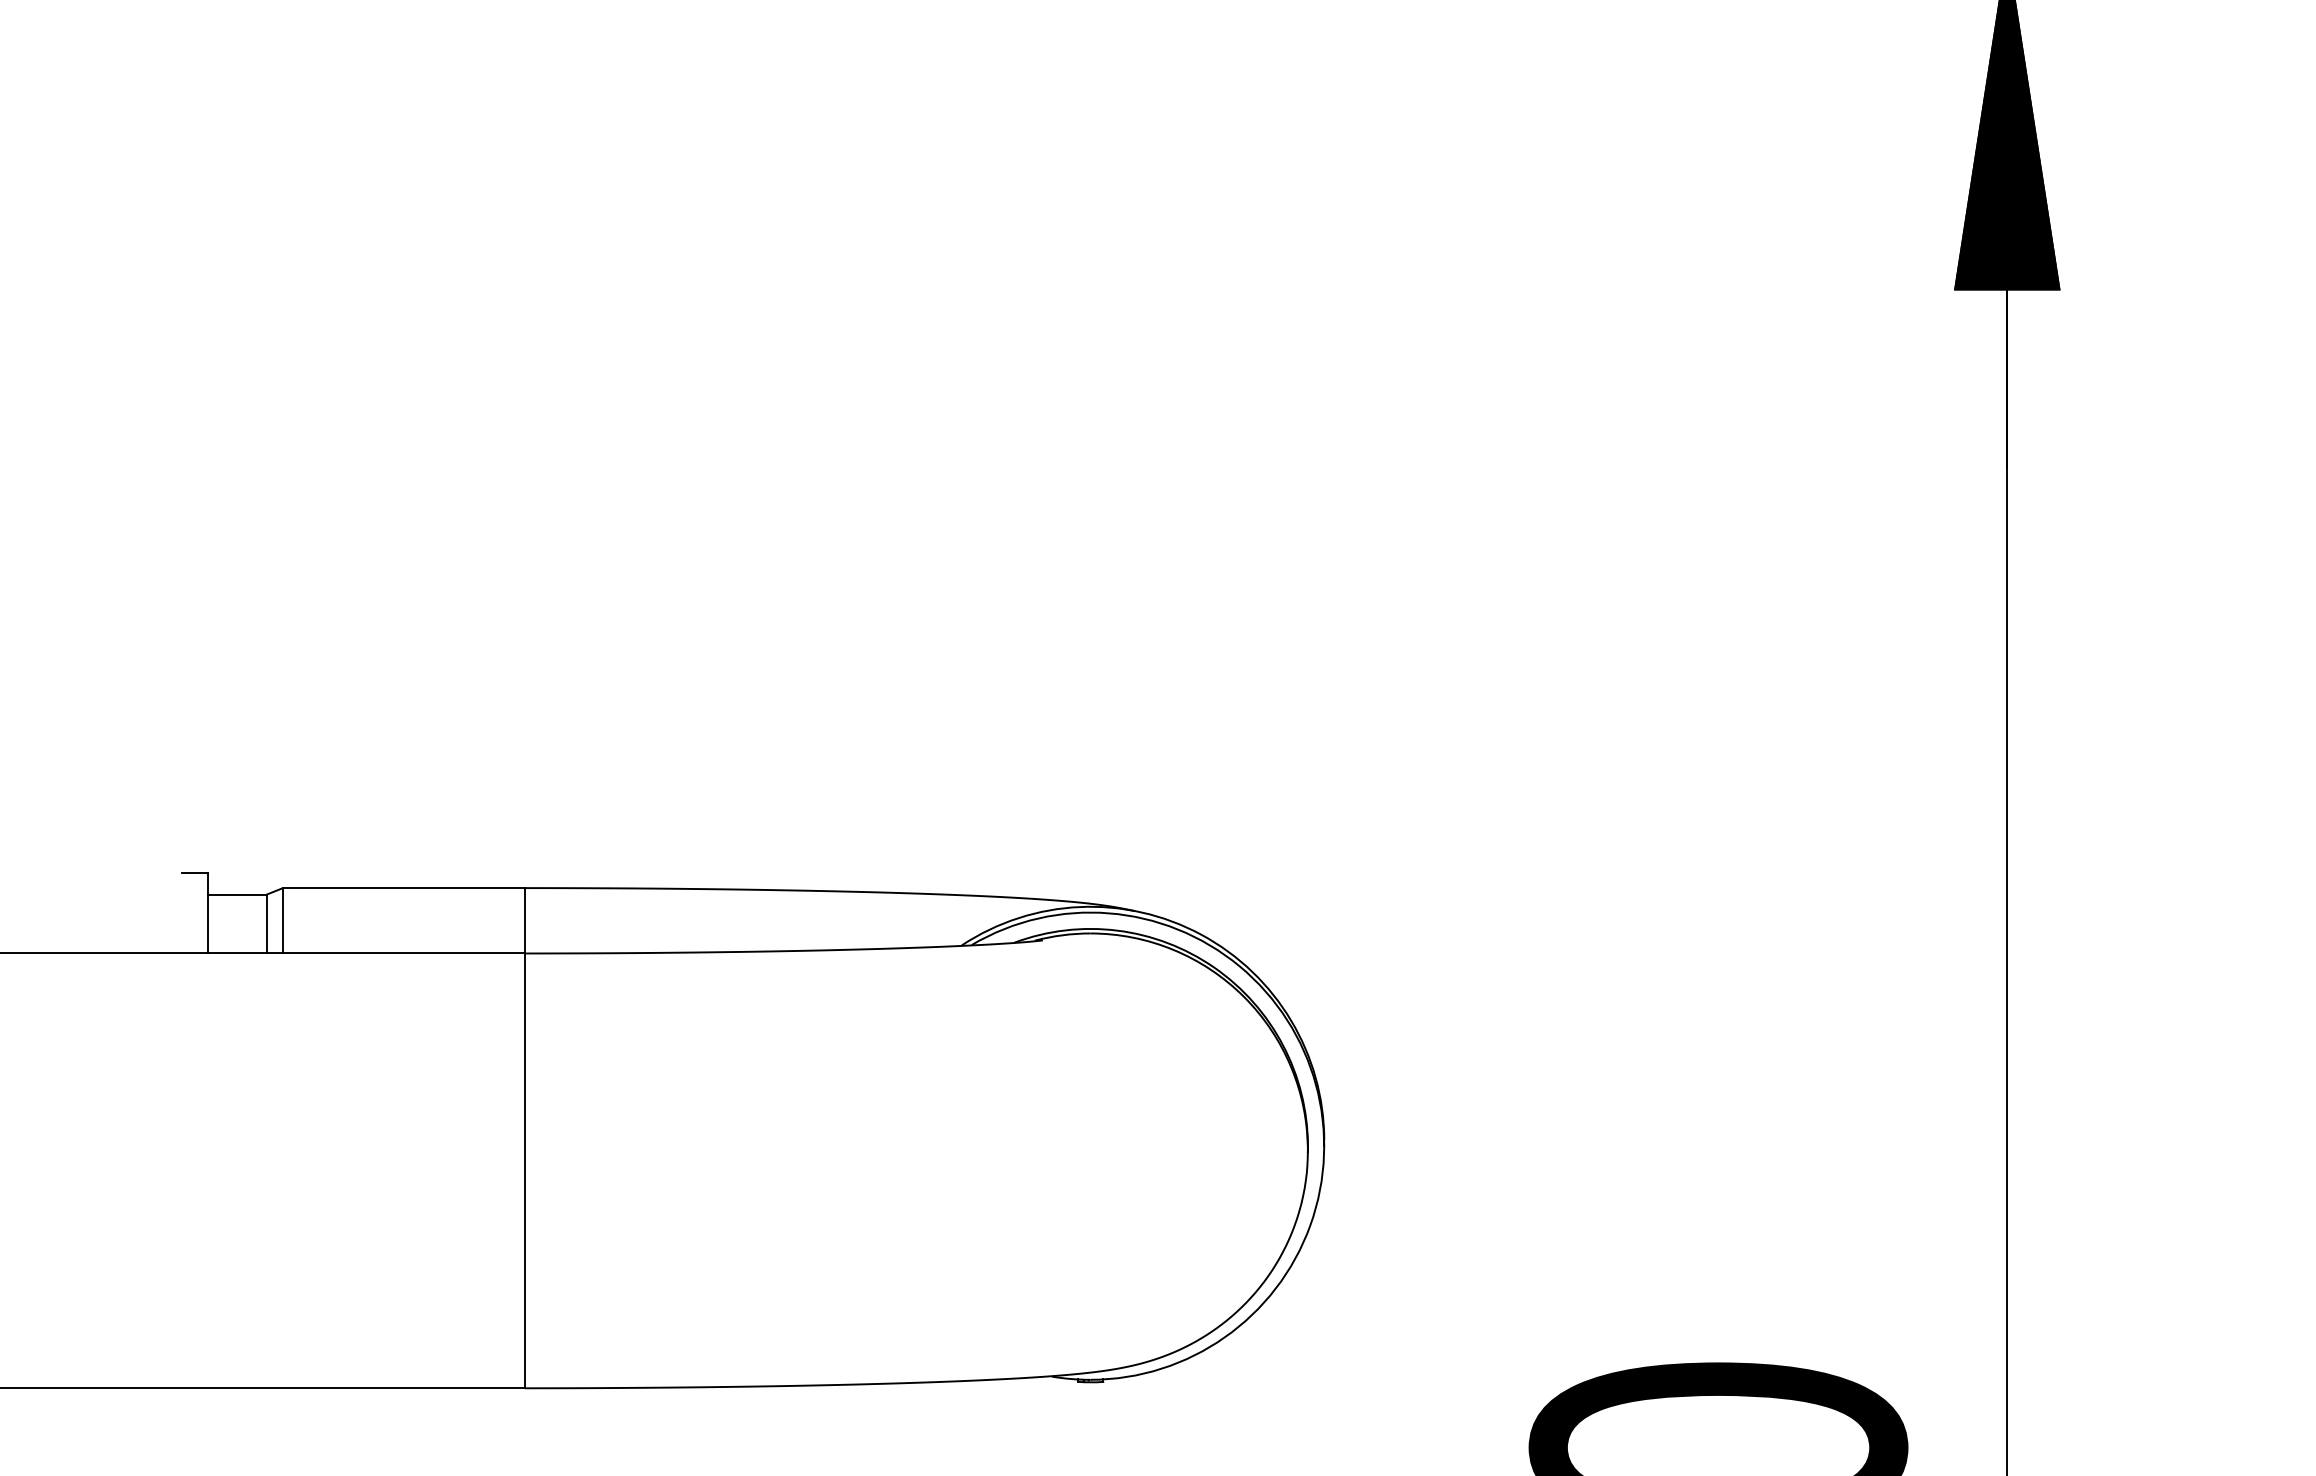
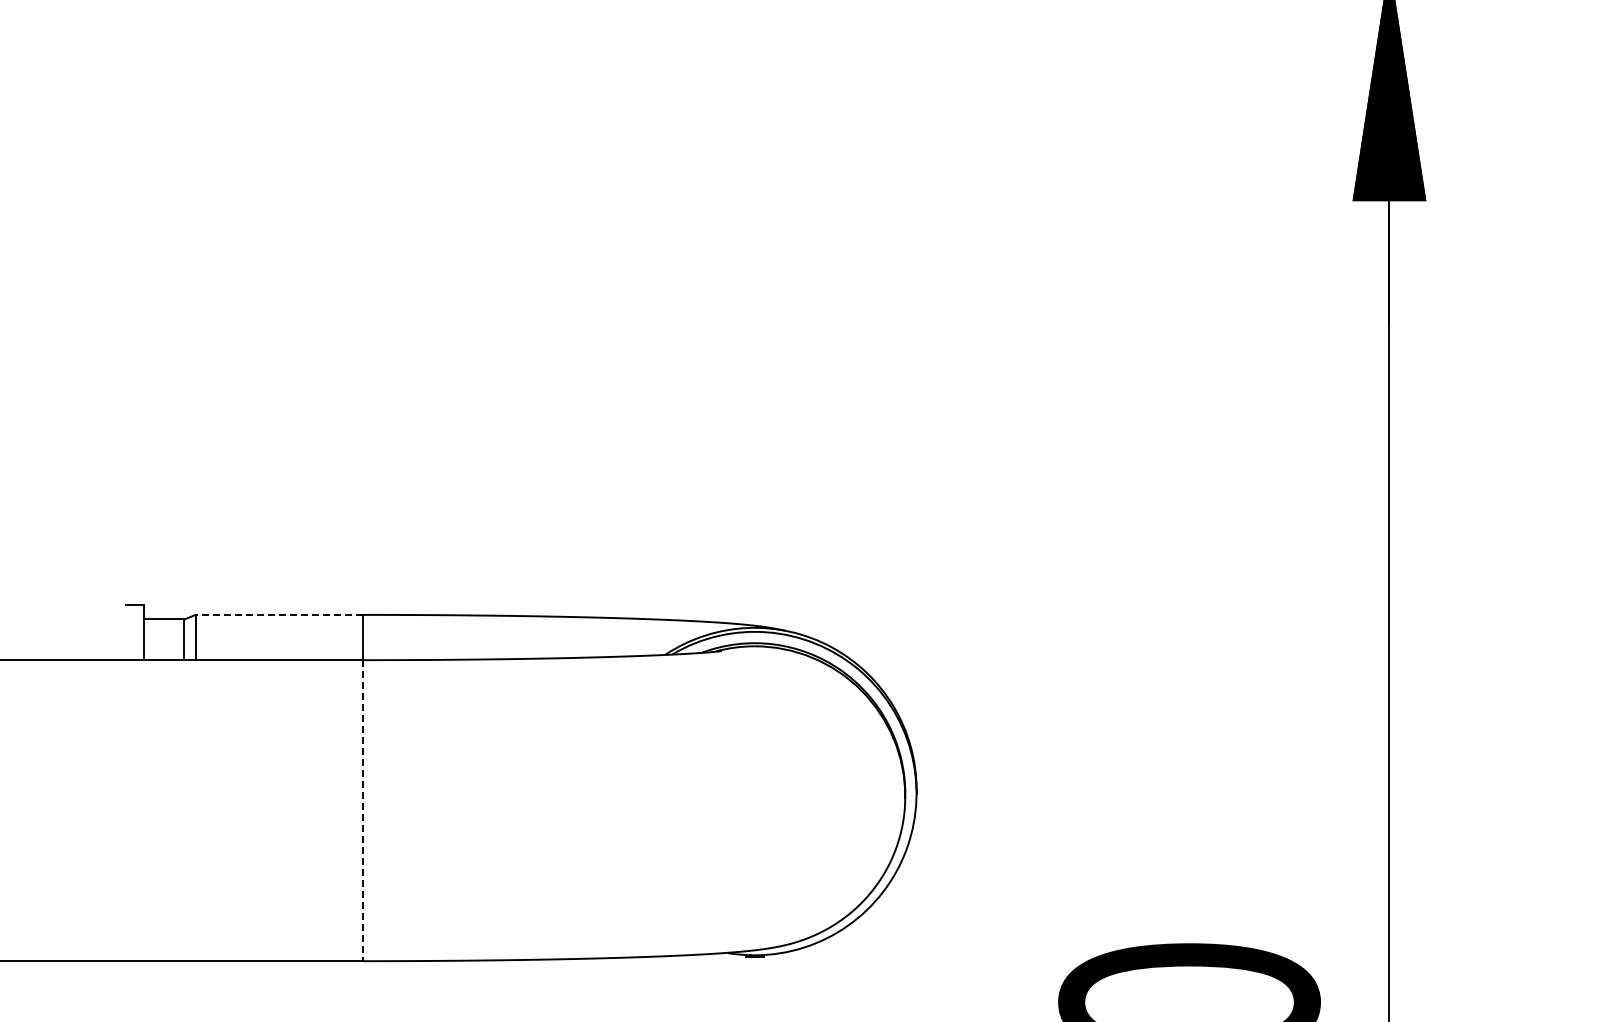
line: (403, 887) -> (279, 614), solid -> dashed
line: (525, 1172) -> (363, 811), solid -> dashed

